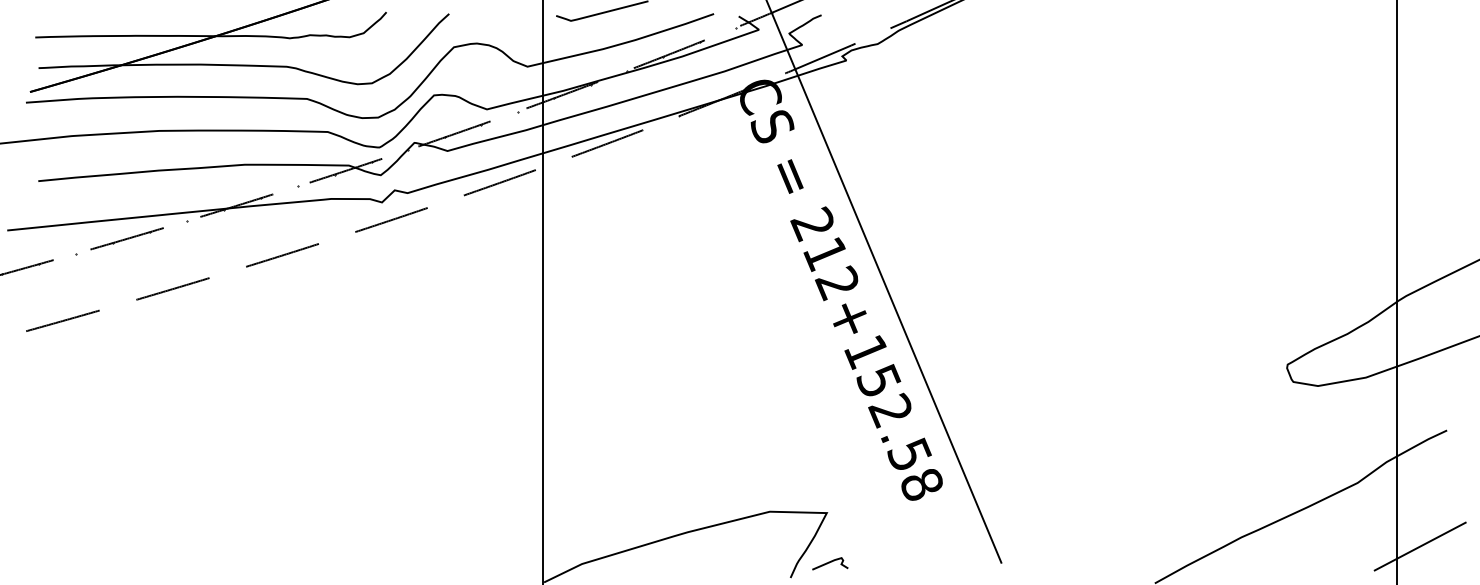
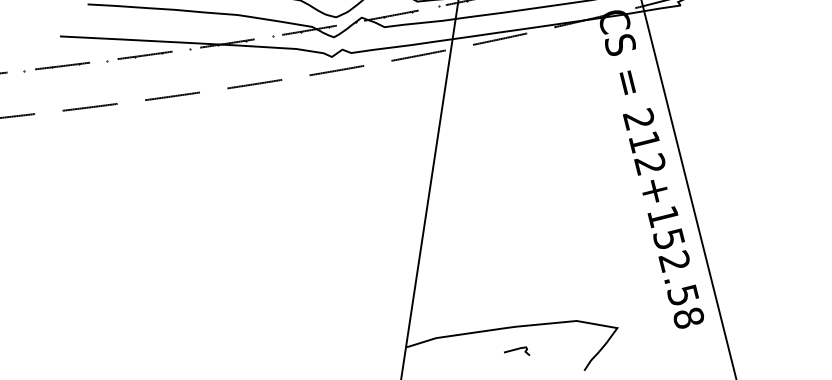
curve: (830, 562) -> (517, 349), moved

